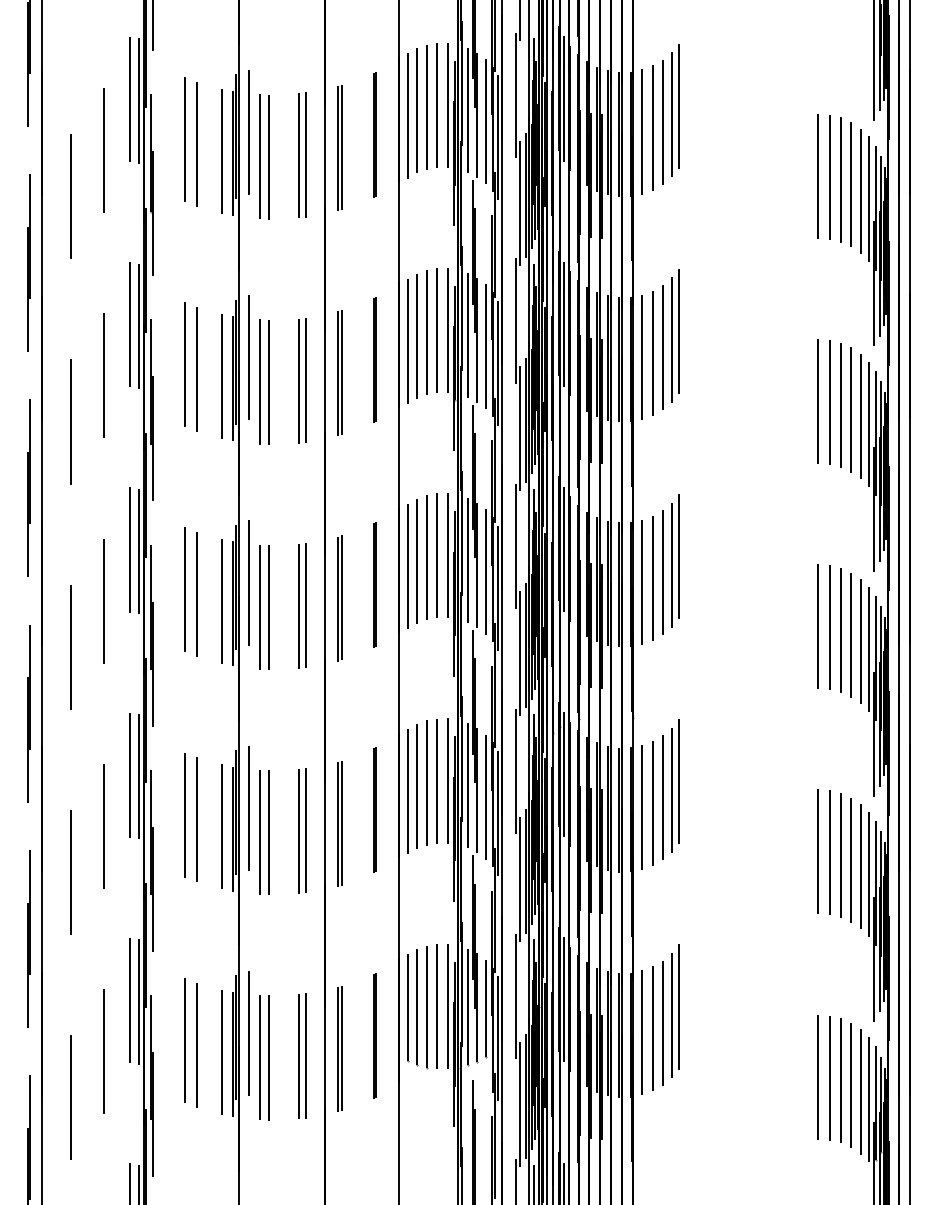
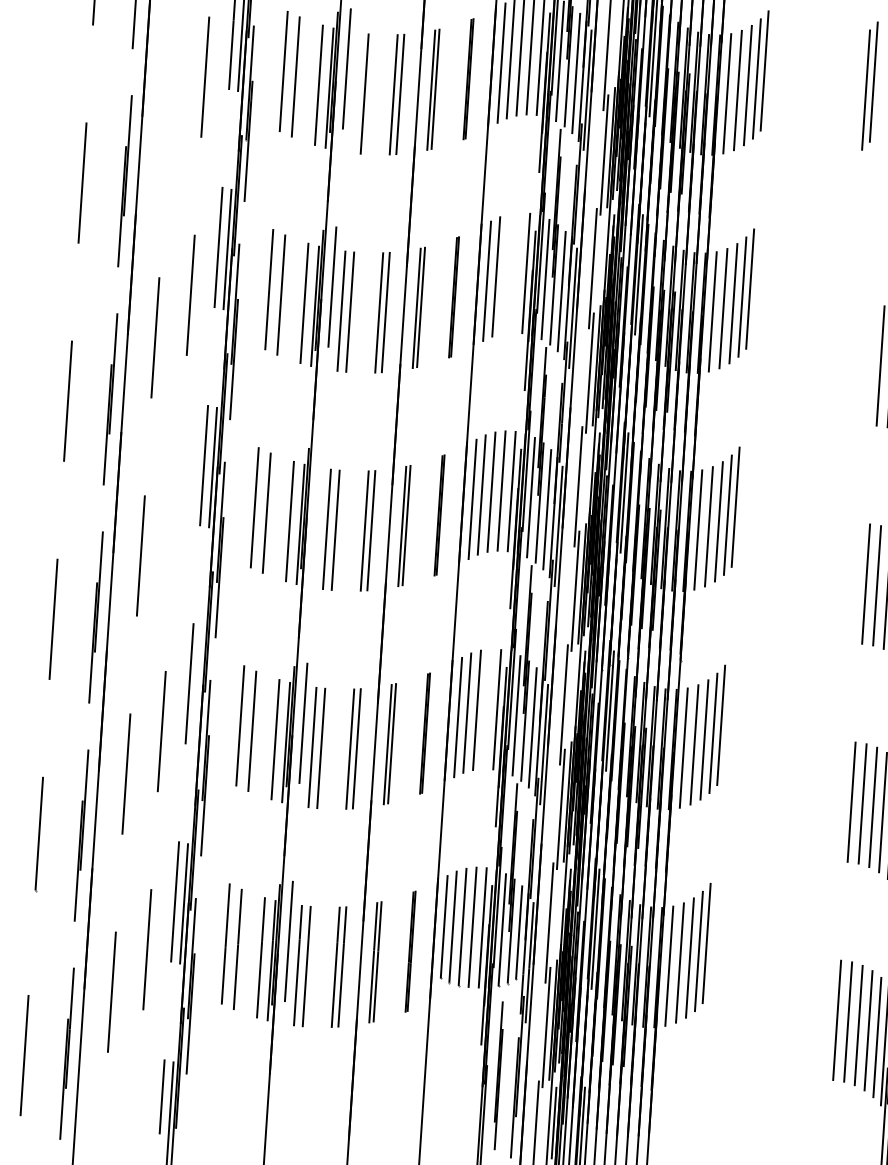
part: (788, 114) -> (870, 86), added
line: (260, 156) -> (356, 92), removed
line: (70, 196) -> (169, 119), removed
line: (437, 330) -> (516, 272), removed
line: (426, 332) -> (505, 274), removed
line: (248, 582) -> (317, 504), removed
line: (104, 600) -> (176, 512), removed
line: (139, 776) -> (199, 685), removed
line: (437, 780) -> (487, 708), removed

